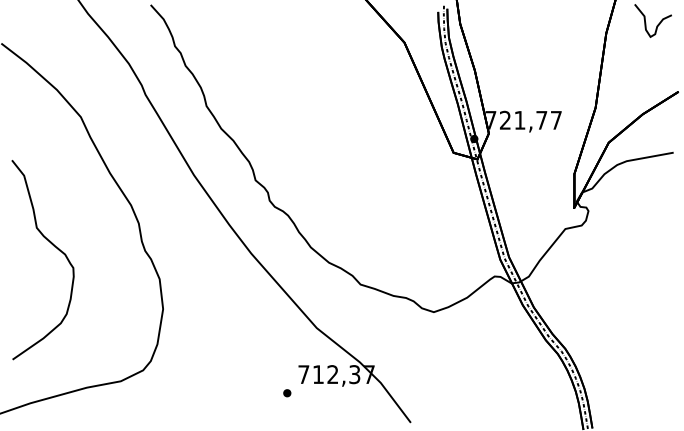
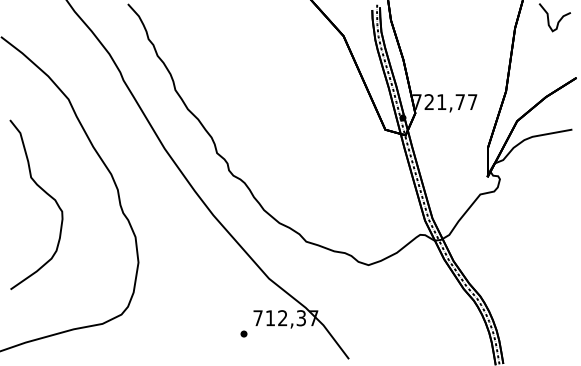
curve: (54, 247) -> (46, 194), moved

